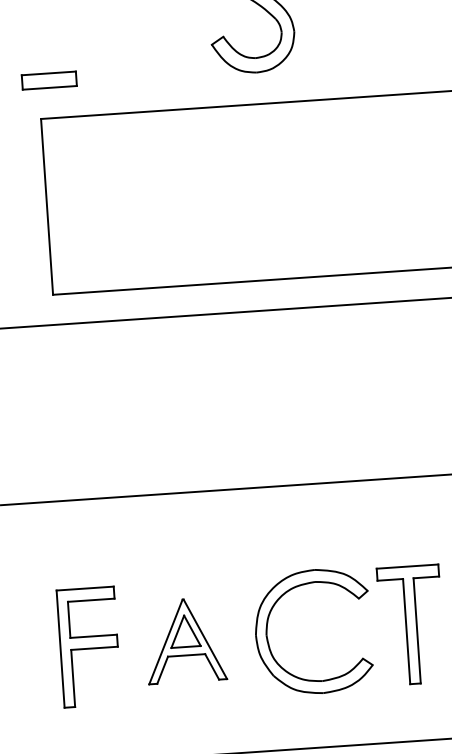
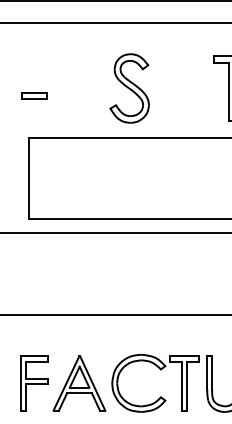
part: (49, 79) -> (34, 95), moved
part: (185, 640) -> (79, 383), size x1.43

